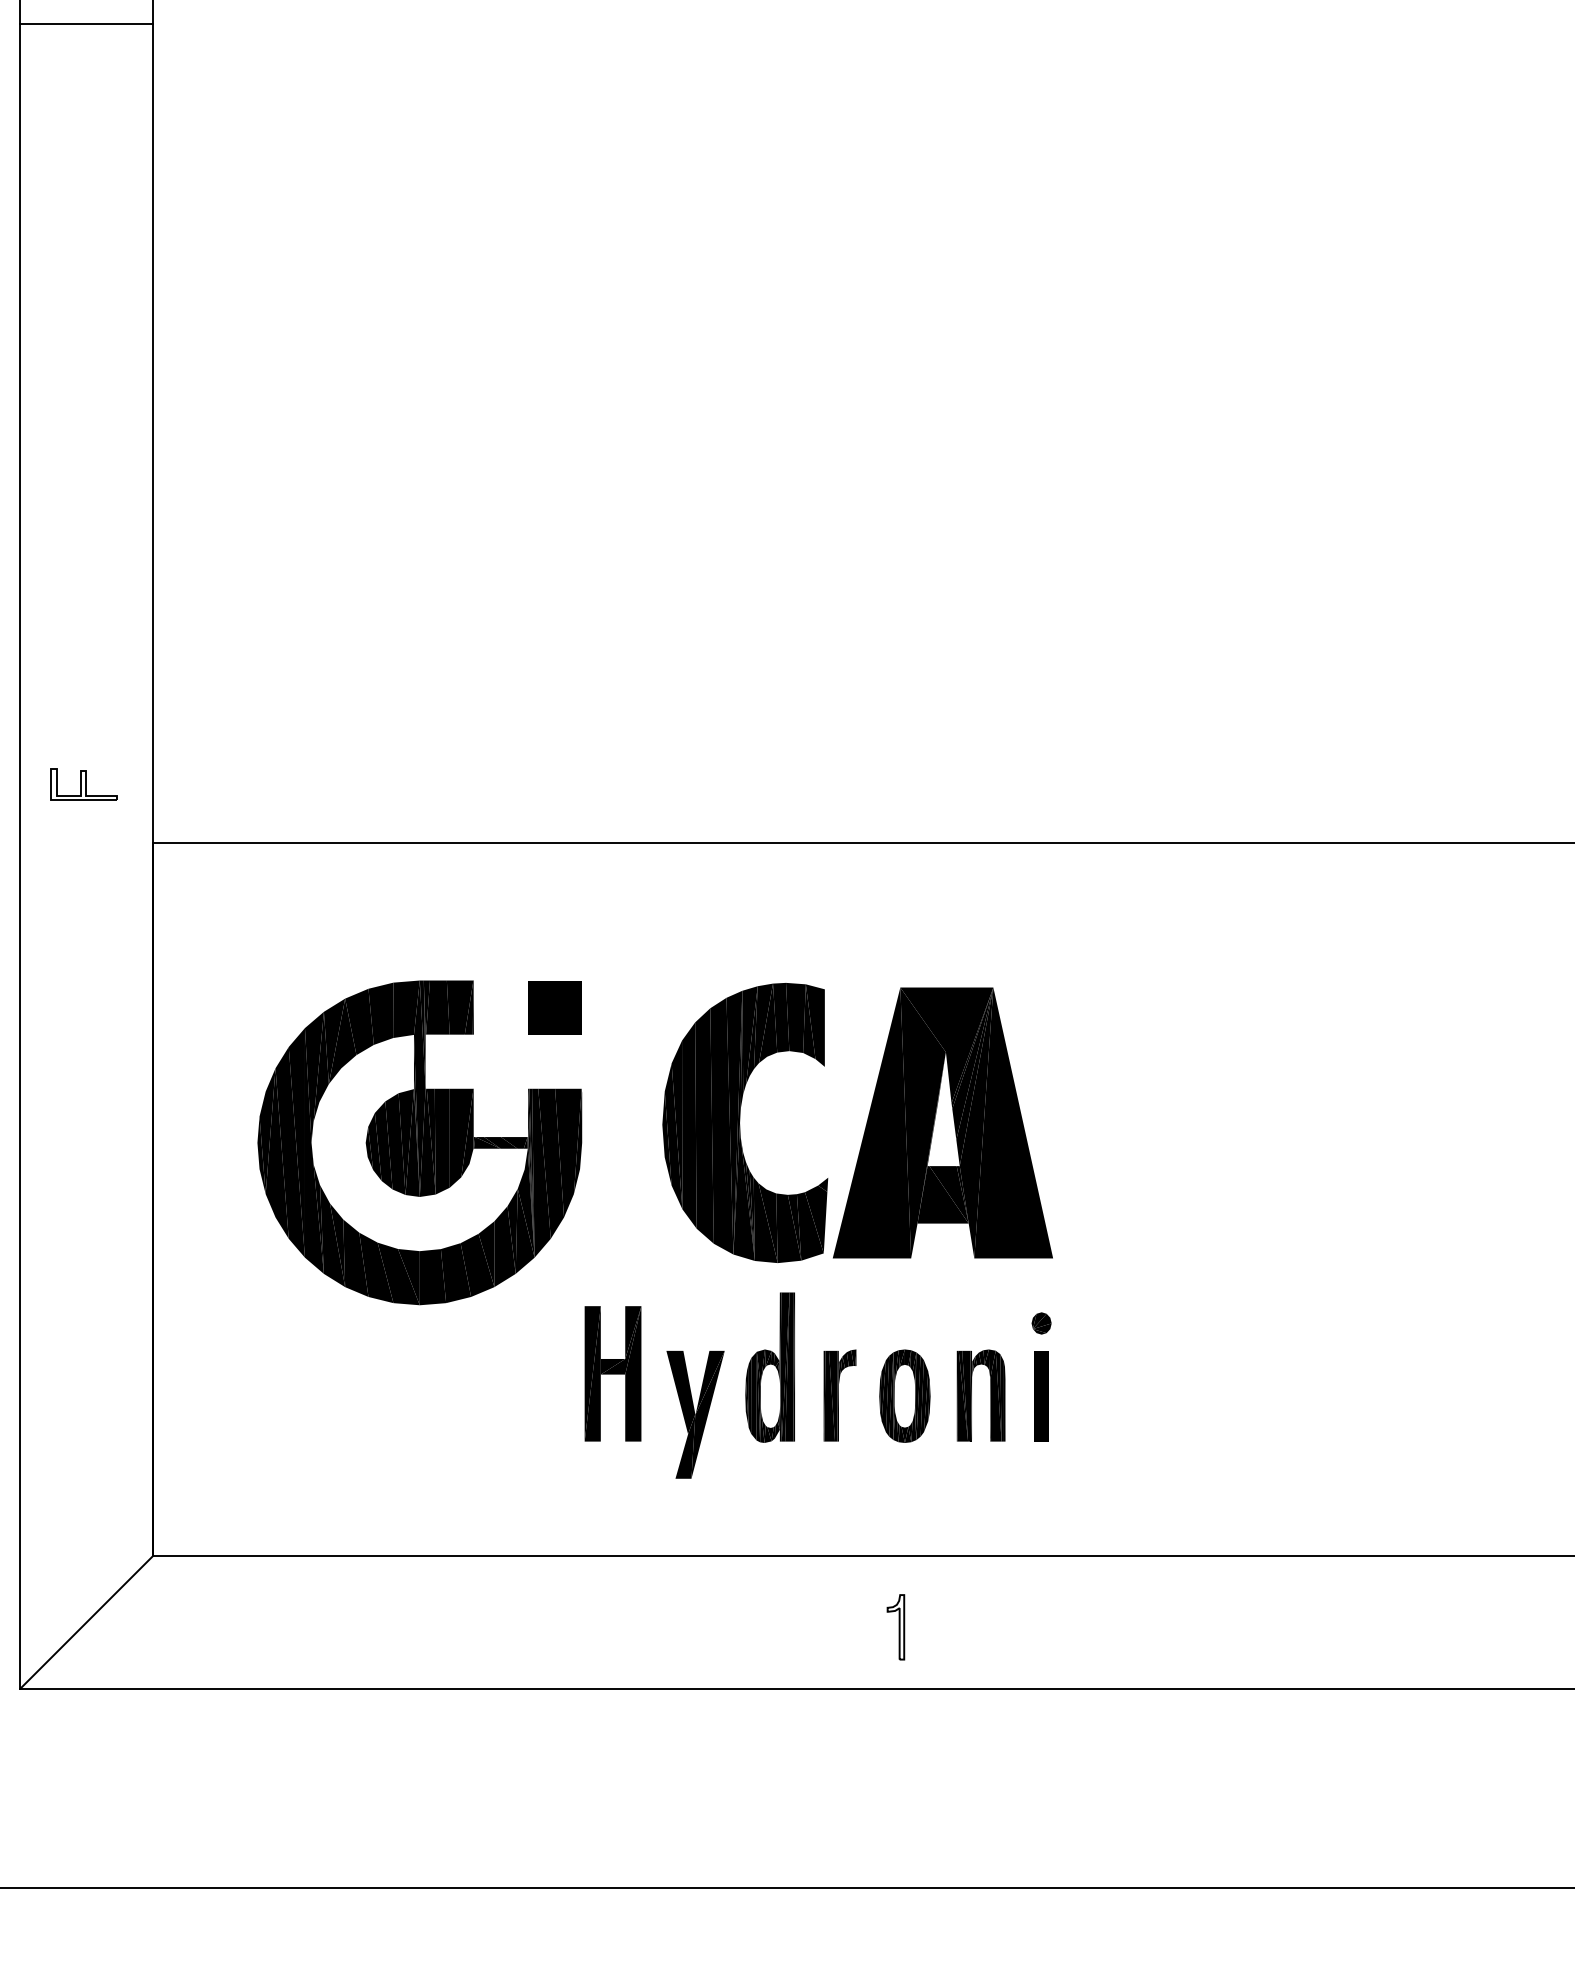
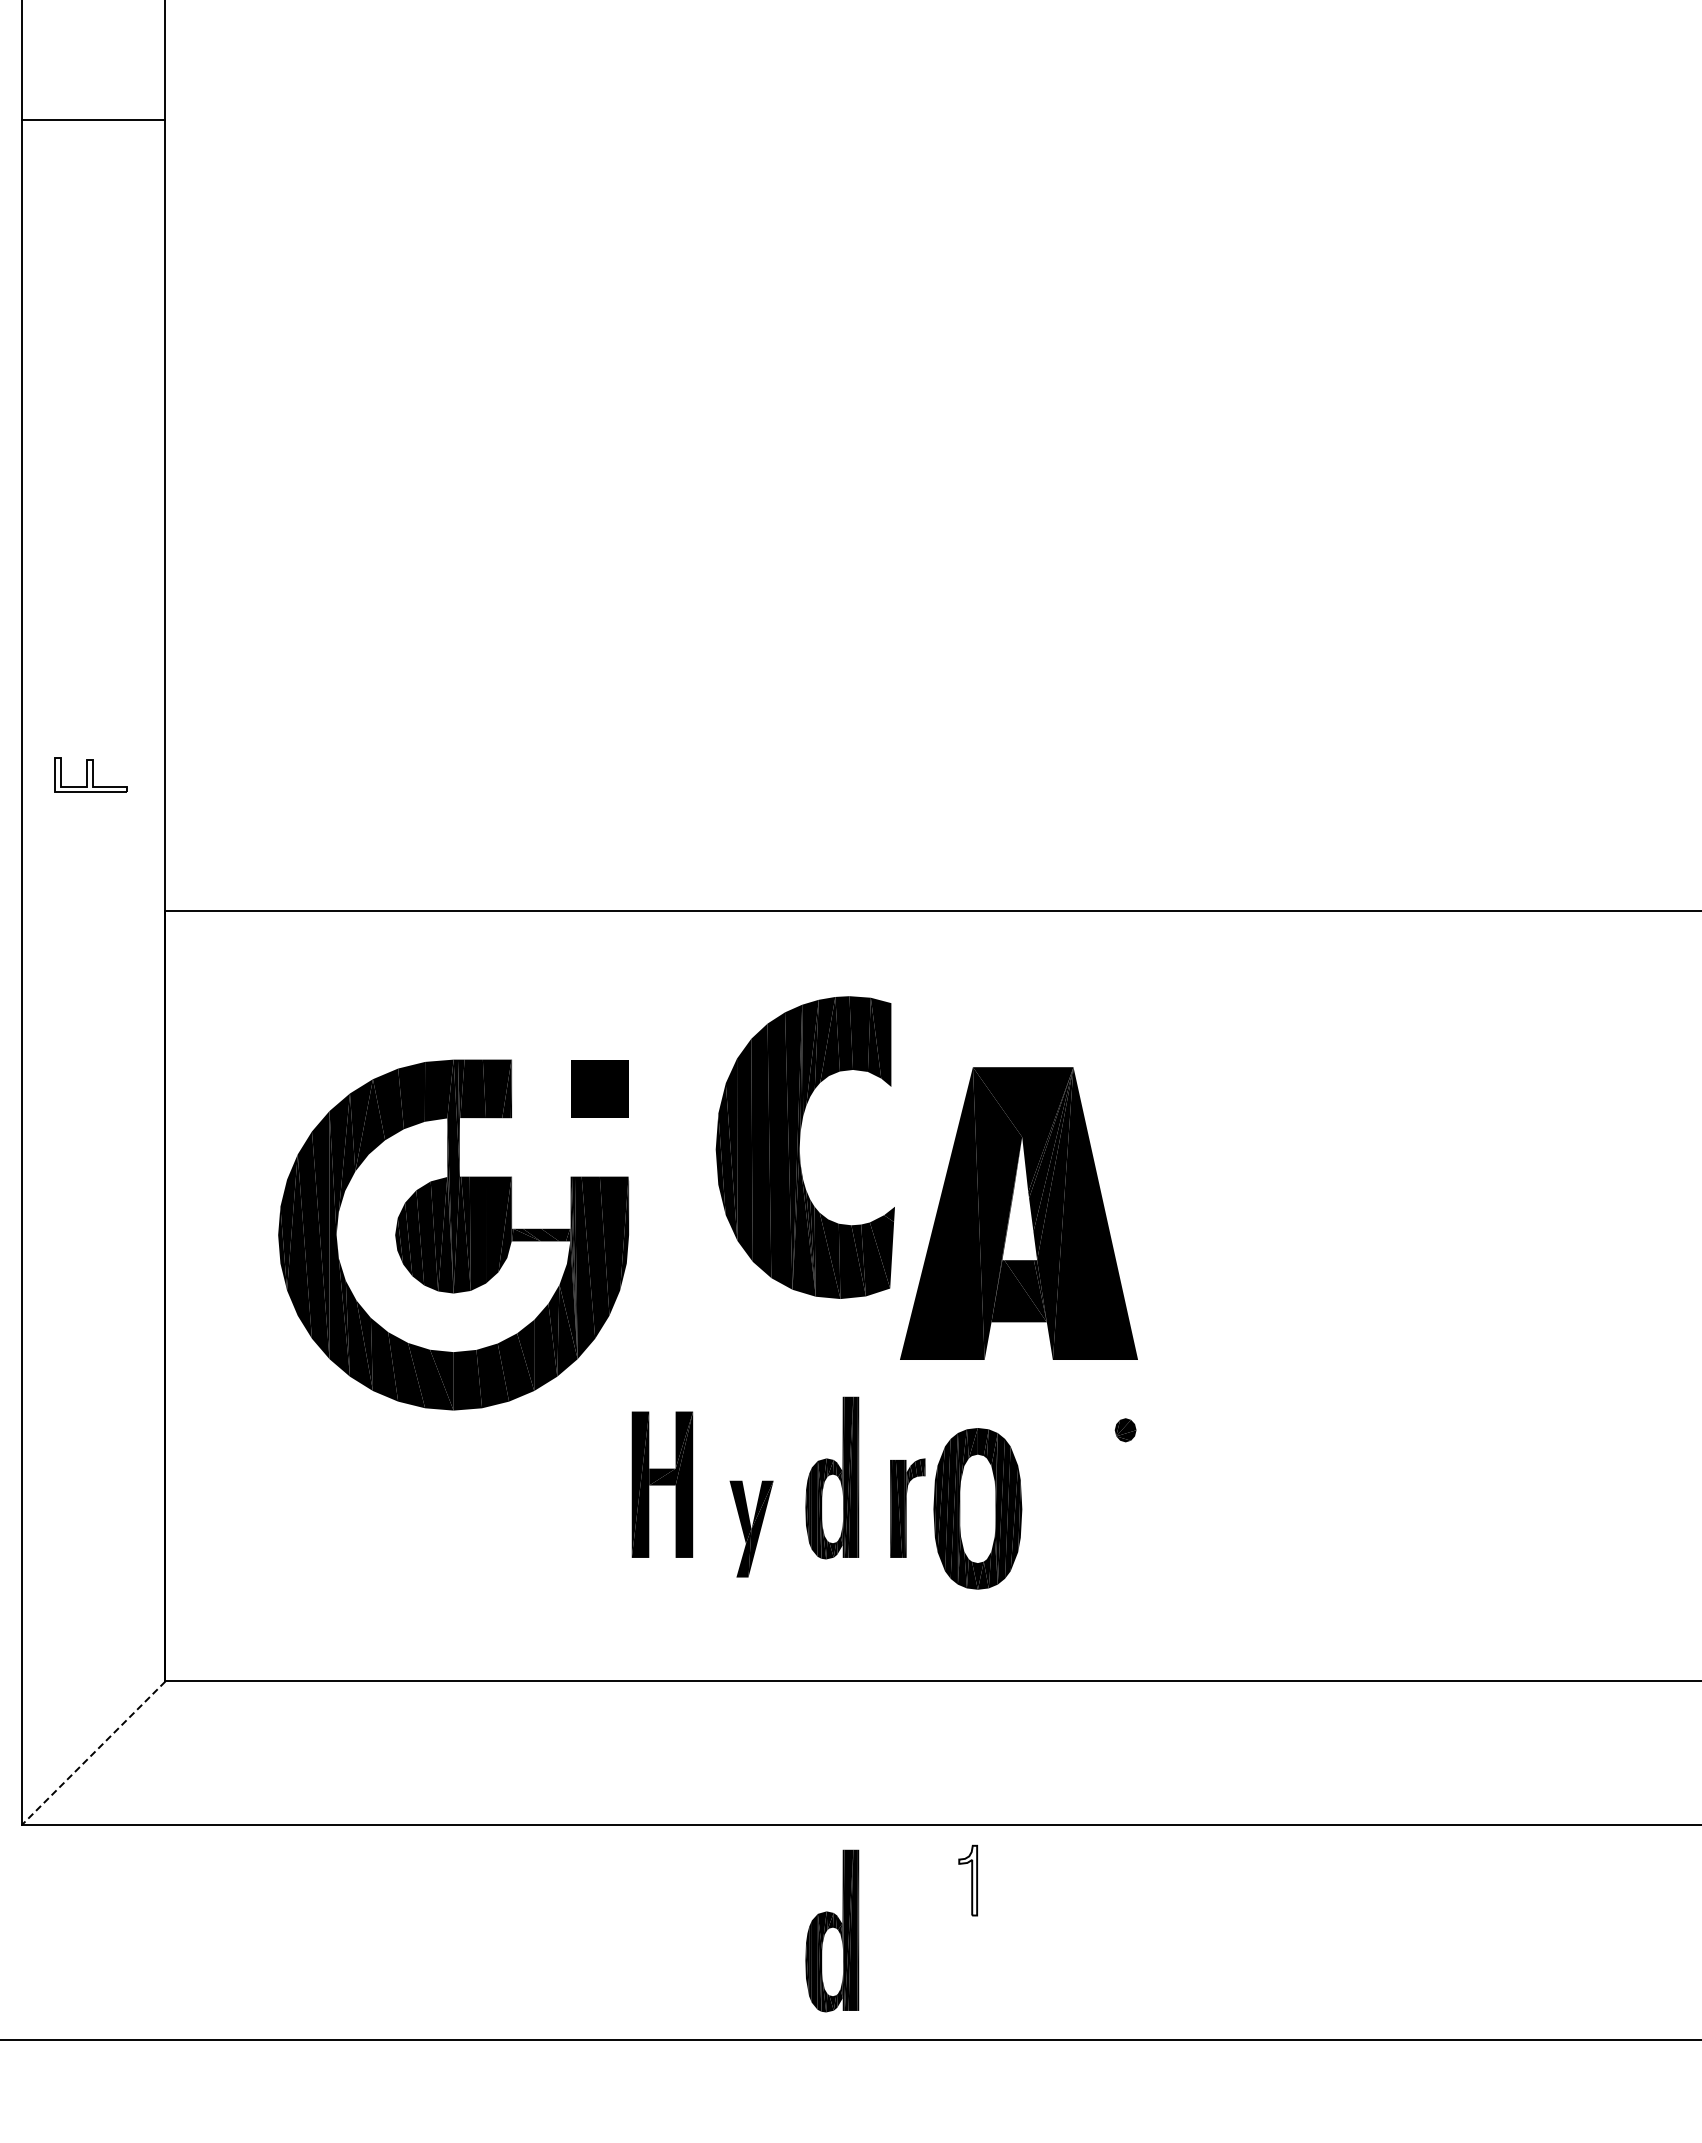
line: (86, 24) -> (93, 120), moved
part: (83, 784) -> (90, 774), moved
part: (744, 1122) -> (804, 1147), moved
part: (972, 1394) -> (1050, 1507), removed
part: (904, 1395) -> (977, 1508), size x1.6
part: (1041, 1395) -> (1125, 1508), removed
part: (695, 1415) -> (751, 1529), size x0.7
line: (86, 1622) -> (93, 1753), solid -> dashed
part: (895, 1627) -> (967, 1880), moved
part: (770, 1786) -> (832, 1930), added

